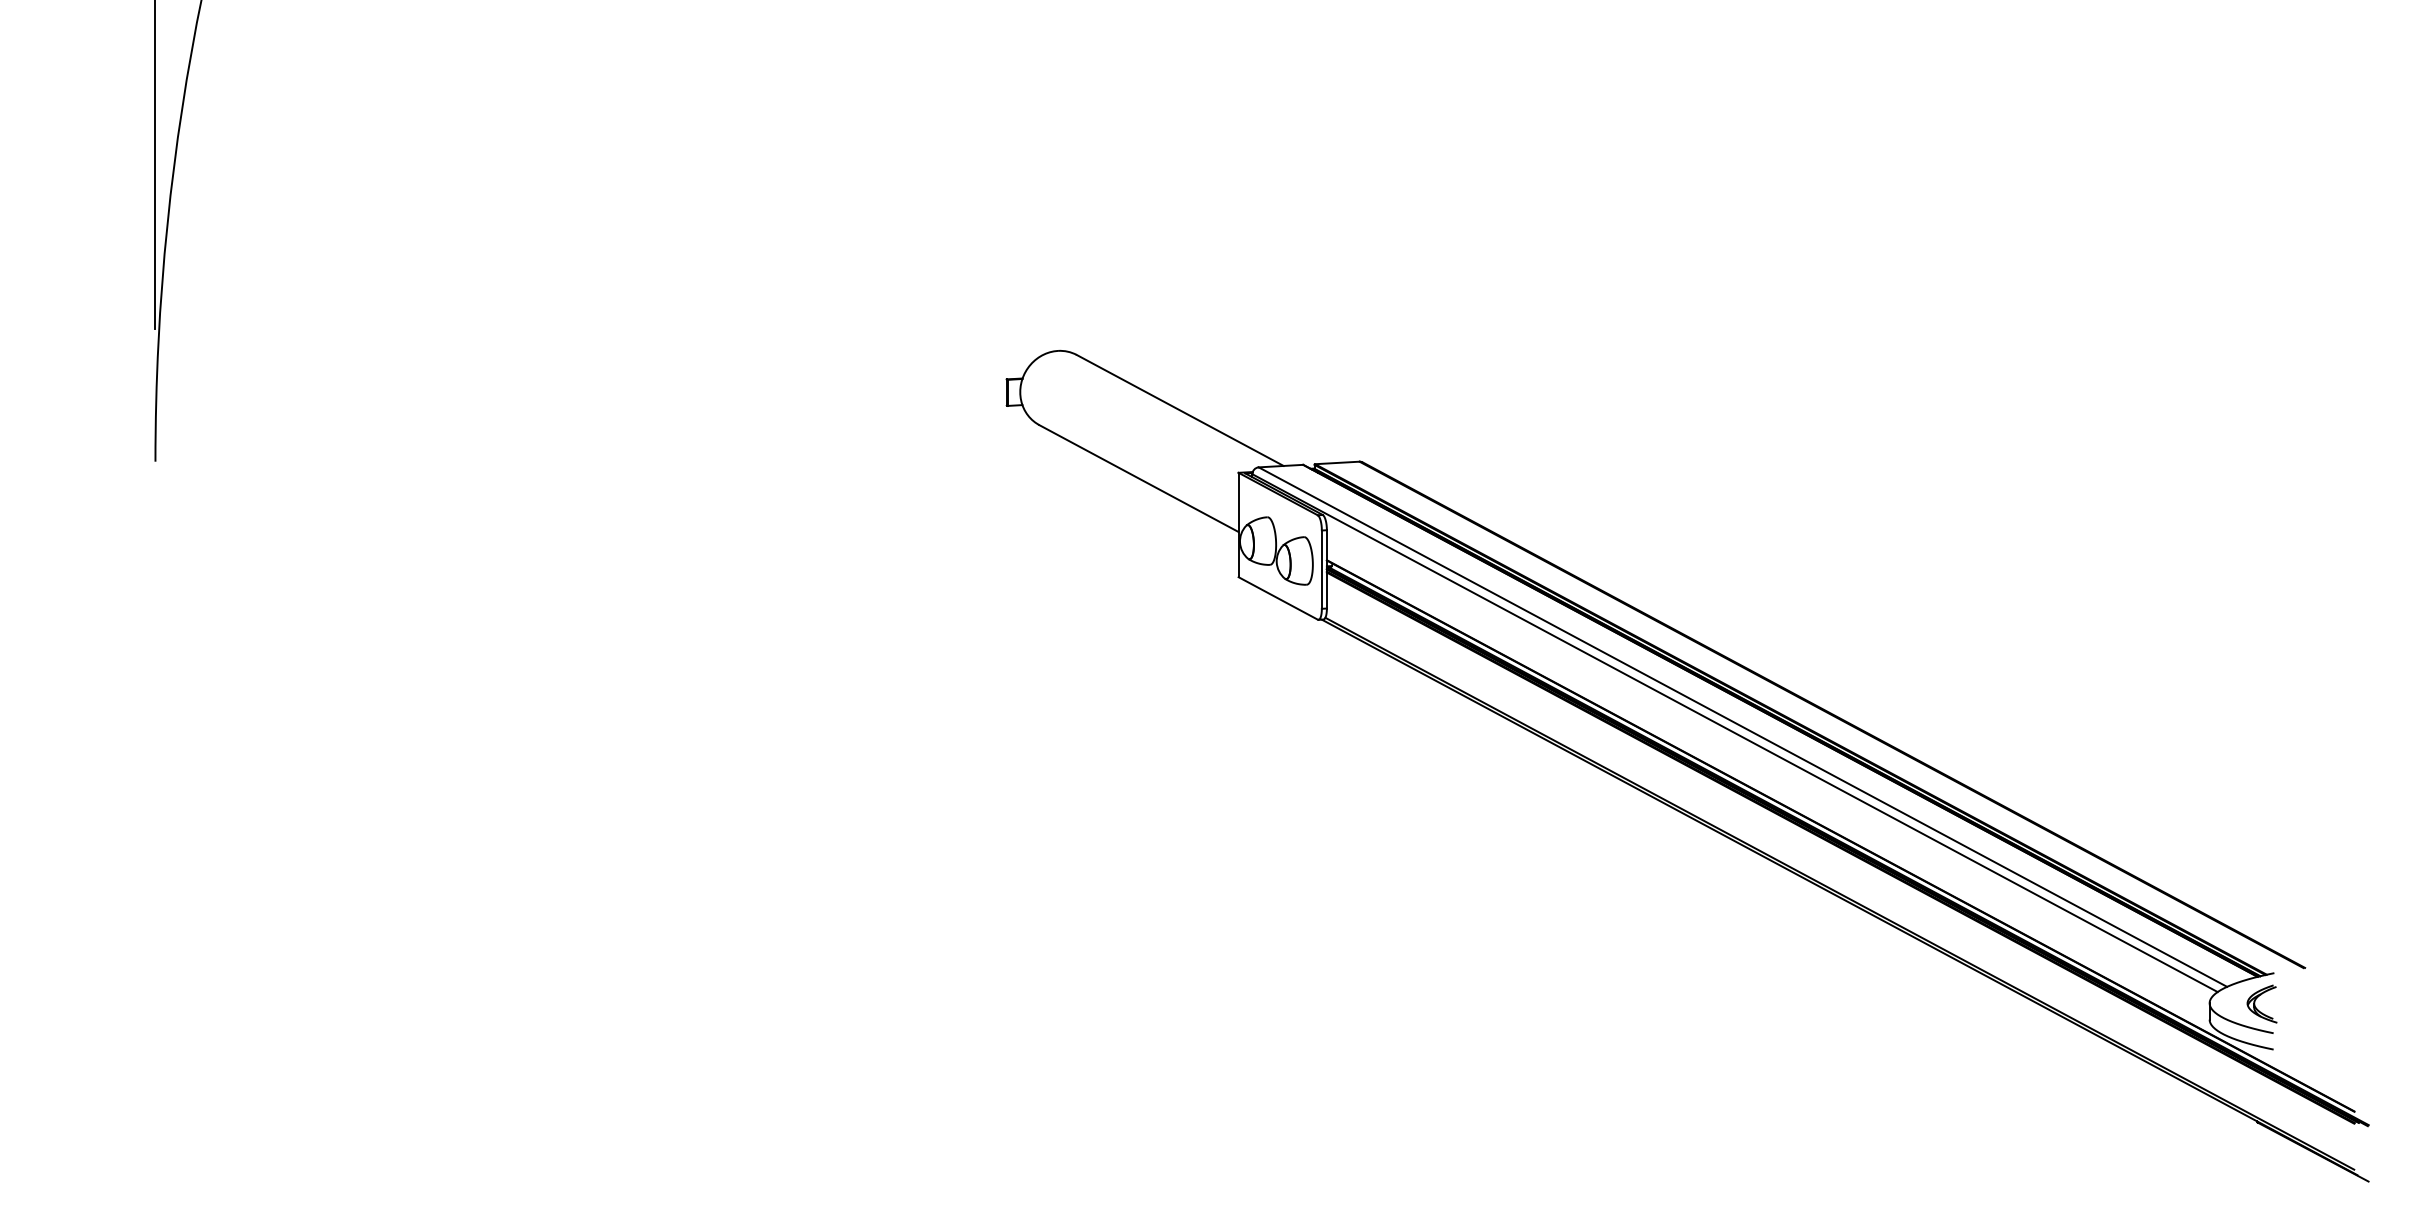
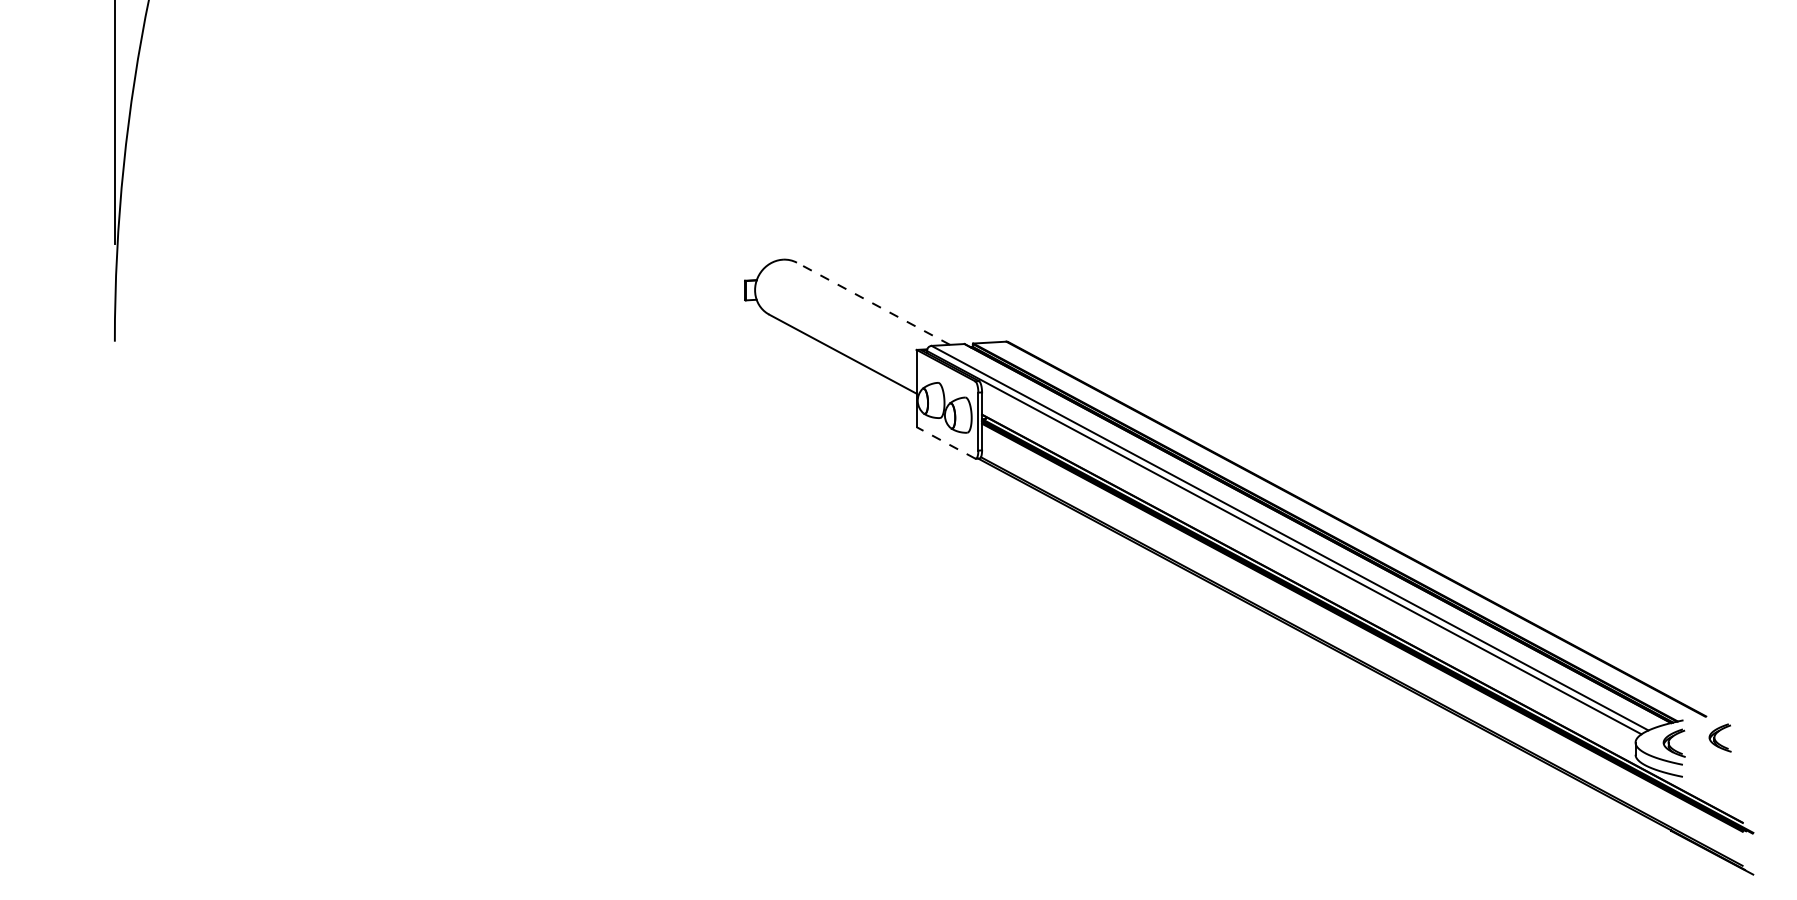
line: (1179, 410) -> (872, 303), solid -> dashed
line: (1278, 598) -> (946, 442), solid -> dashed
part: (2323, 996) -> (1719, 737), added

